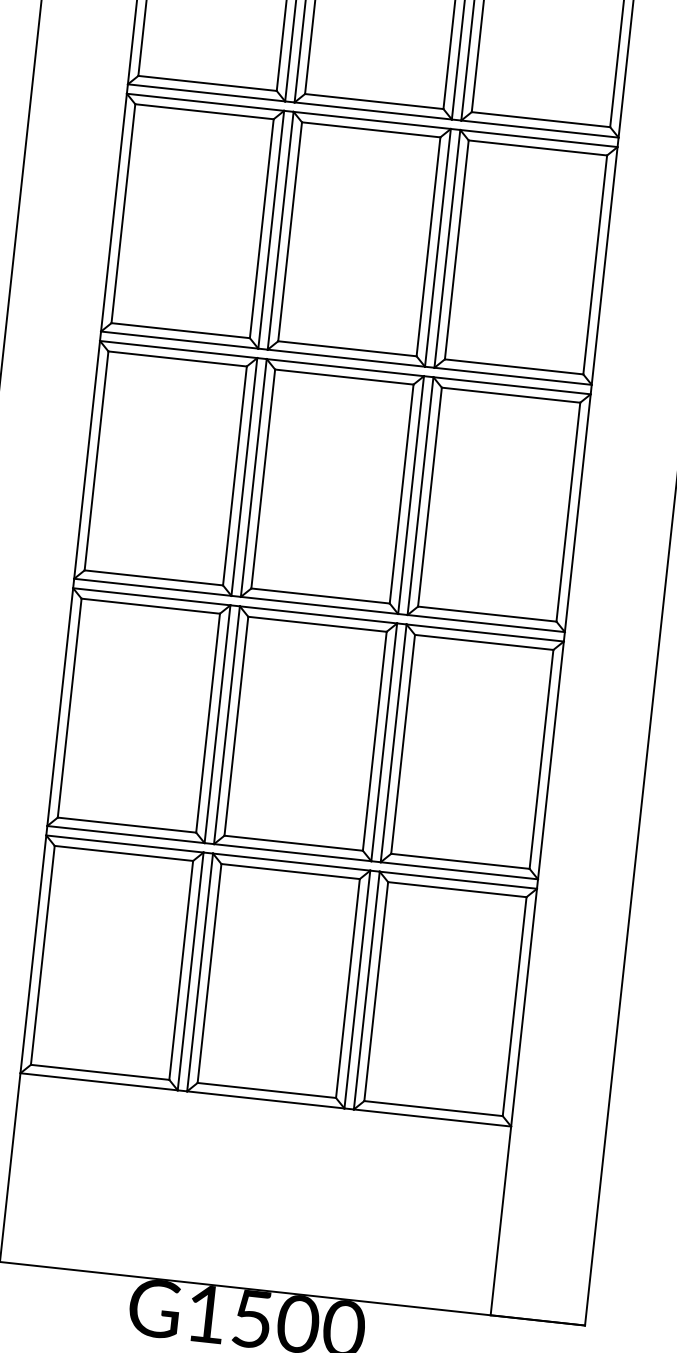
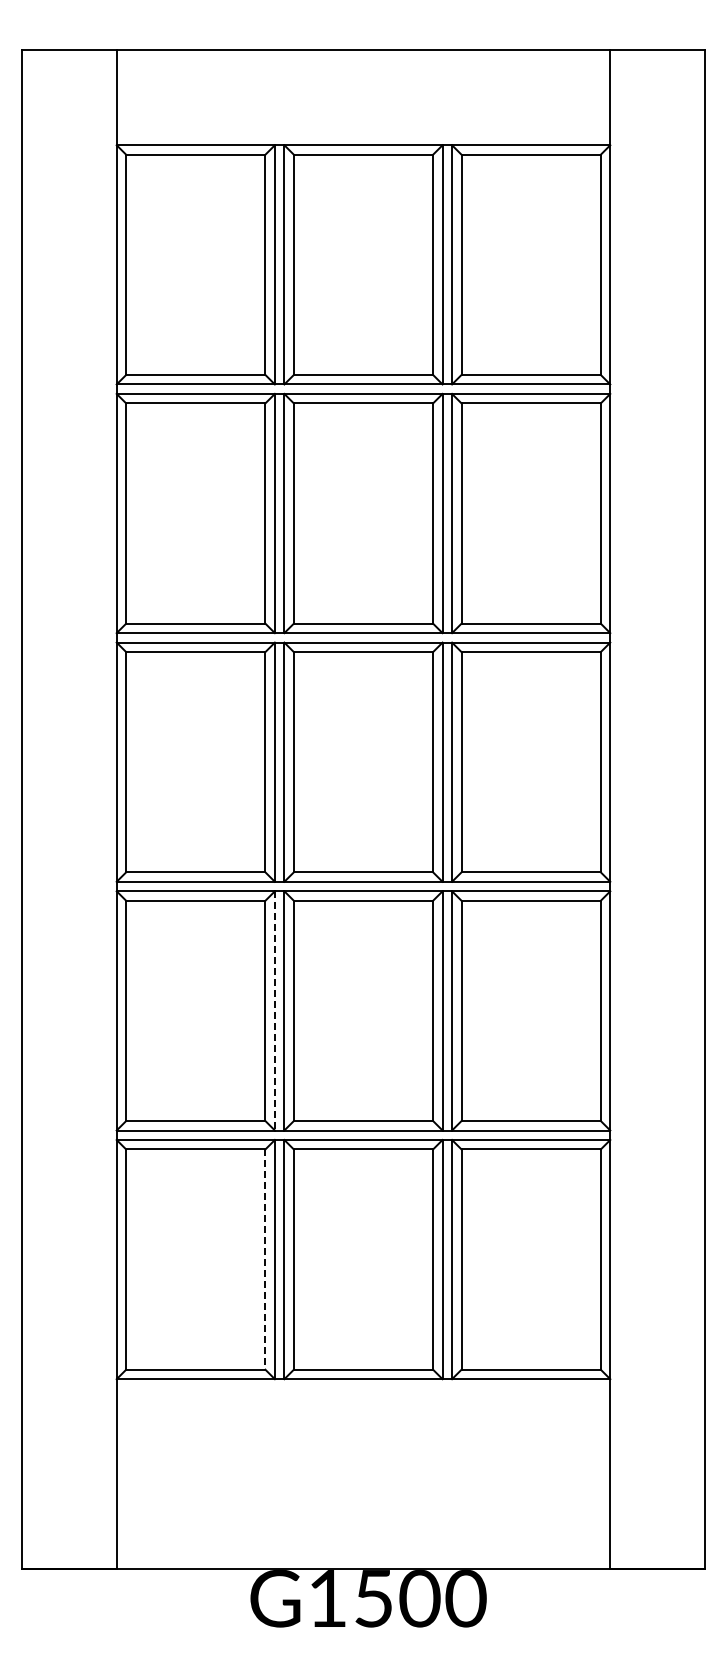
line: (217, 723) -> (274, 1010), solid -> dashed
line: (181, 971) -> (265, 1260), solid -> dashed

